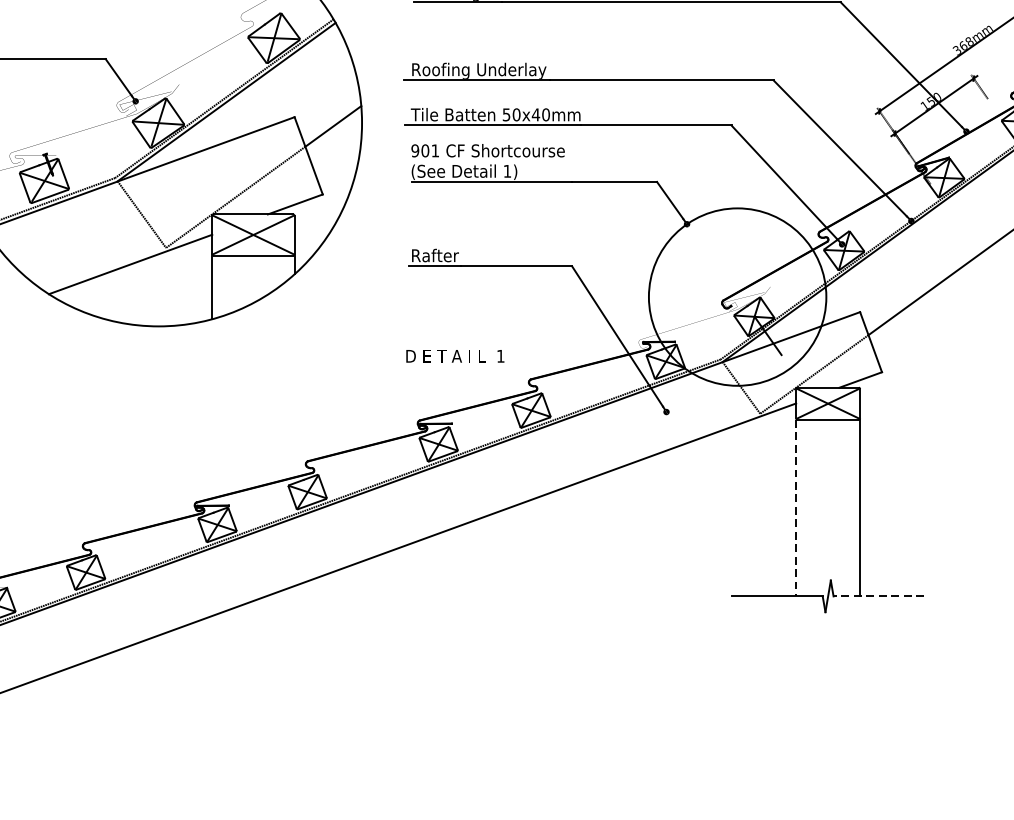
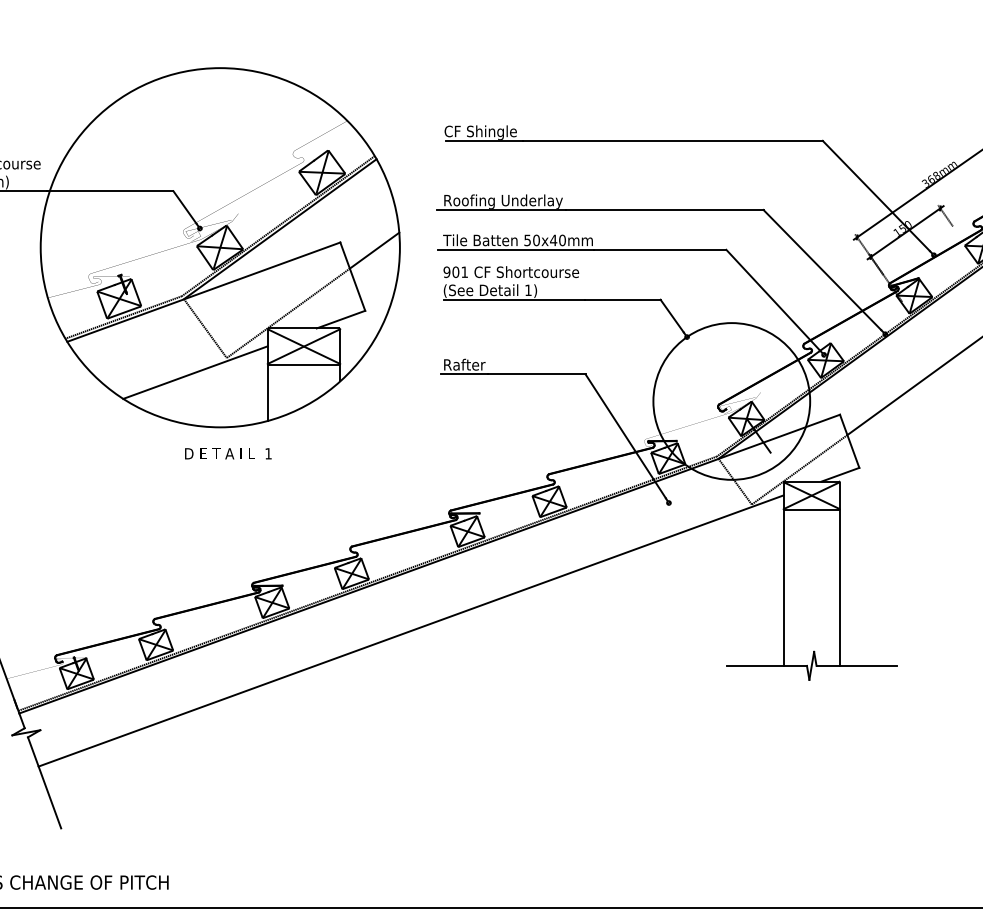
text: (455, 355) -> (228, 453), moved
line: (796, 508) -> (783, 588), dashed -> solid
line: (878, 595) -> (856, 665), dashed -> solid

